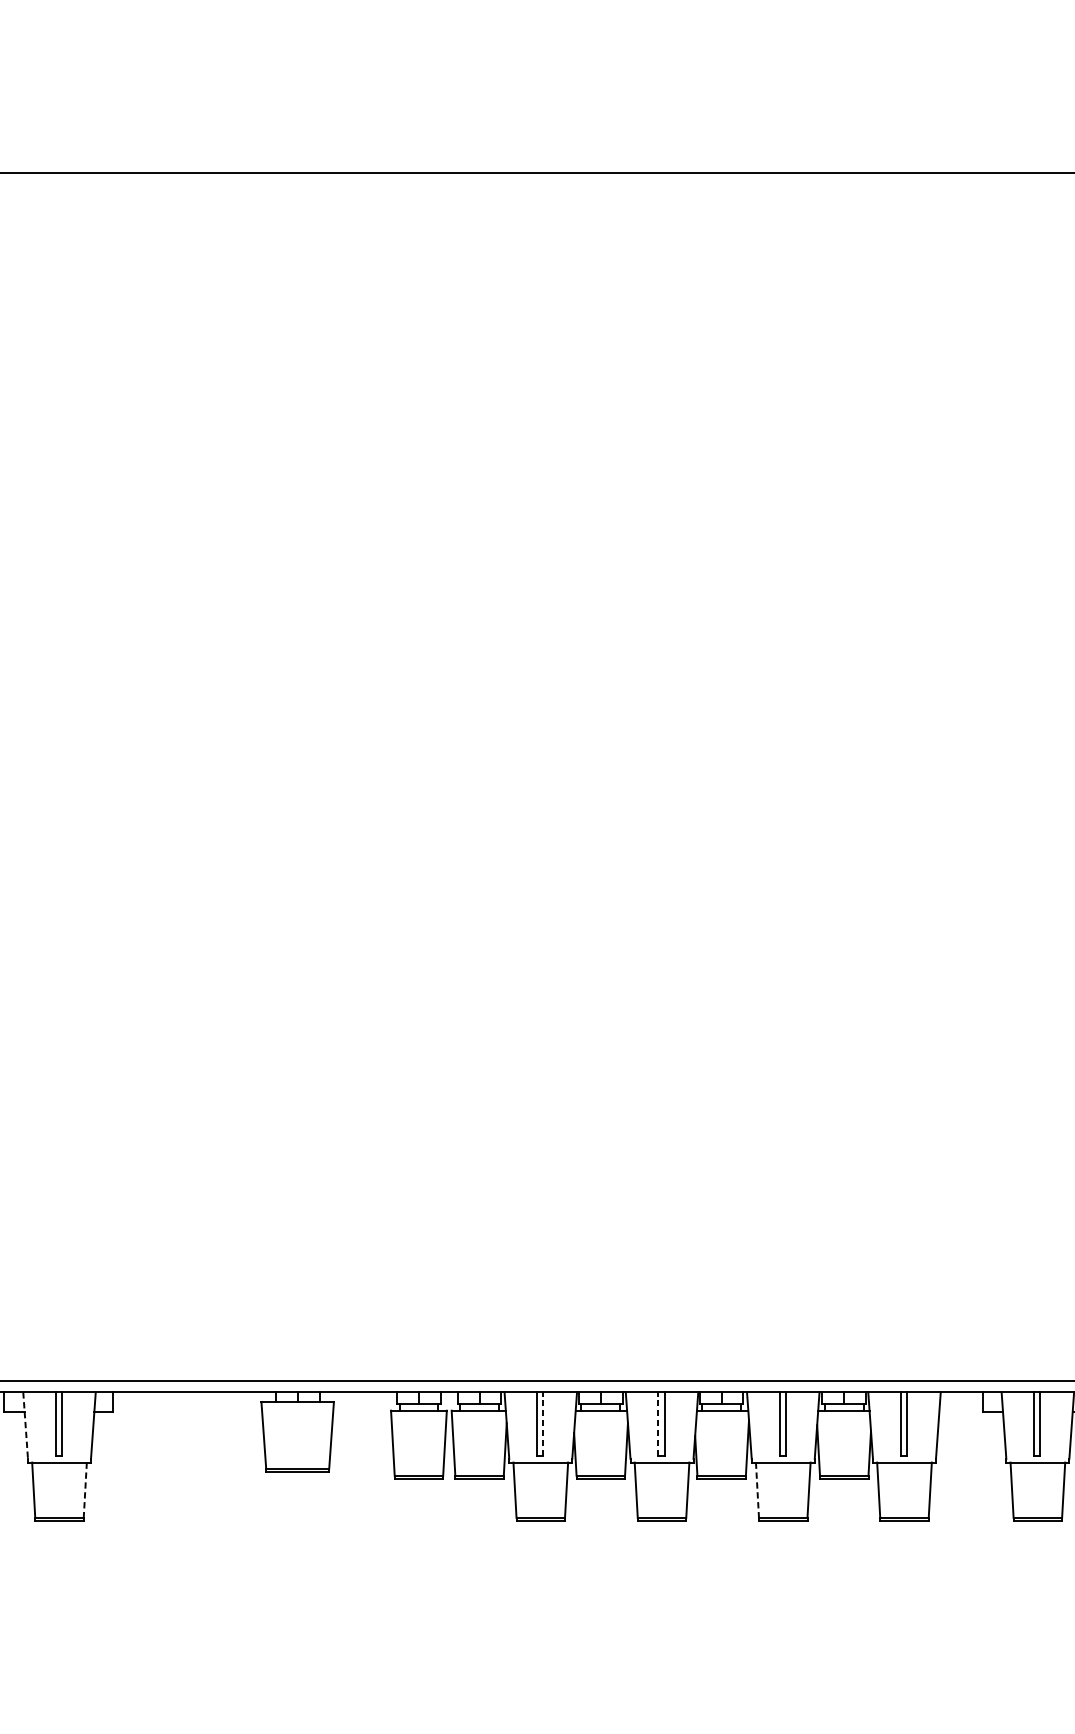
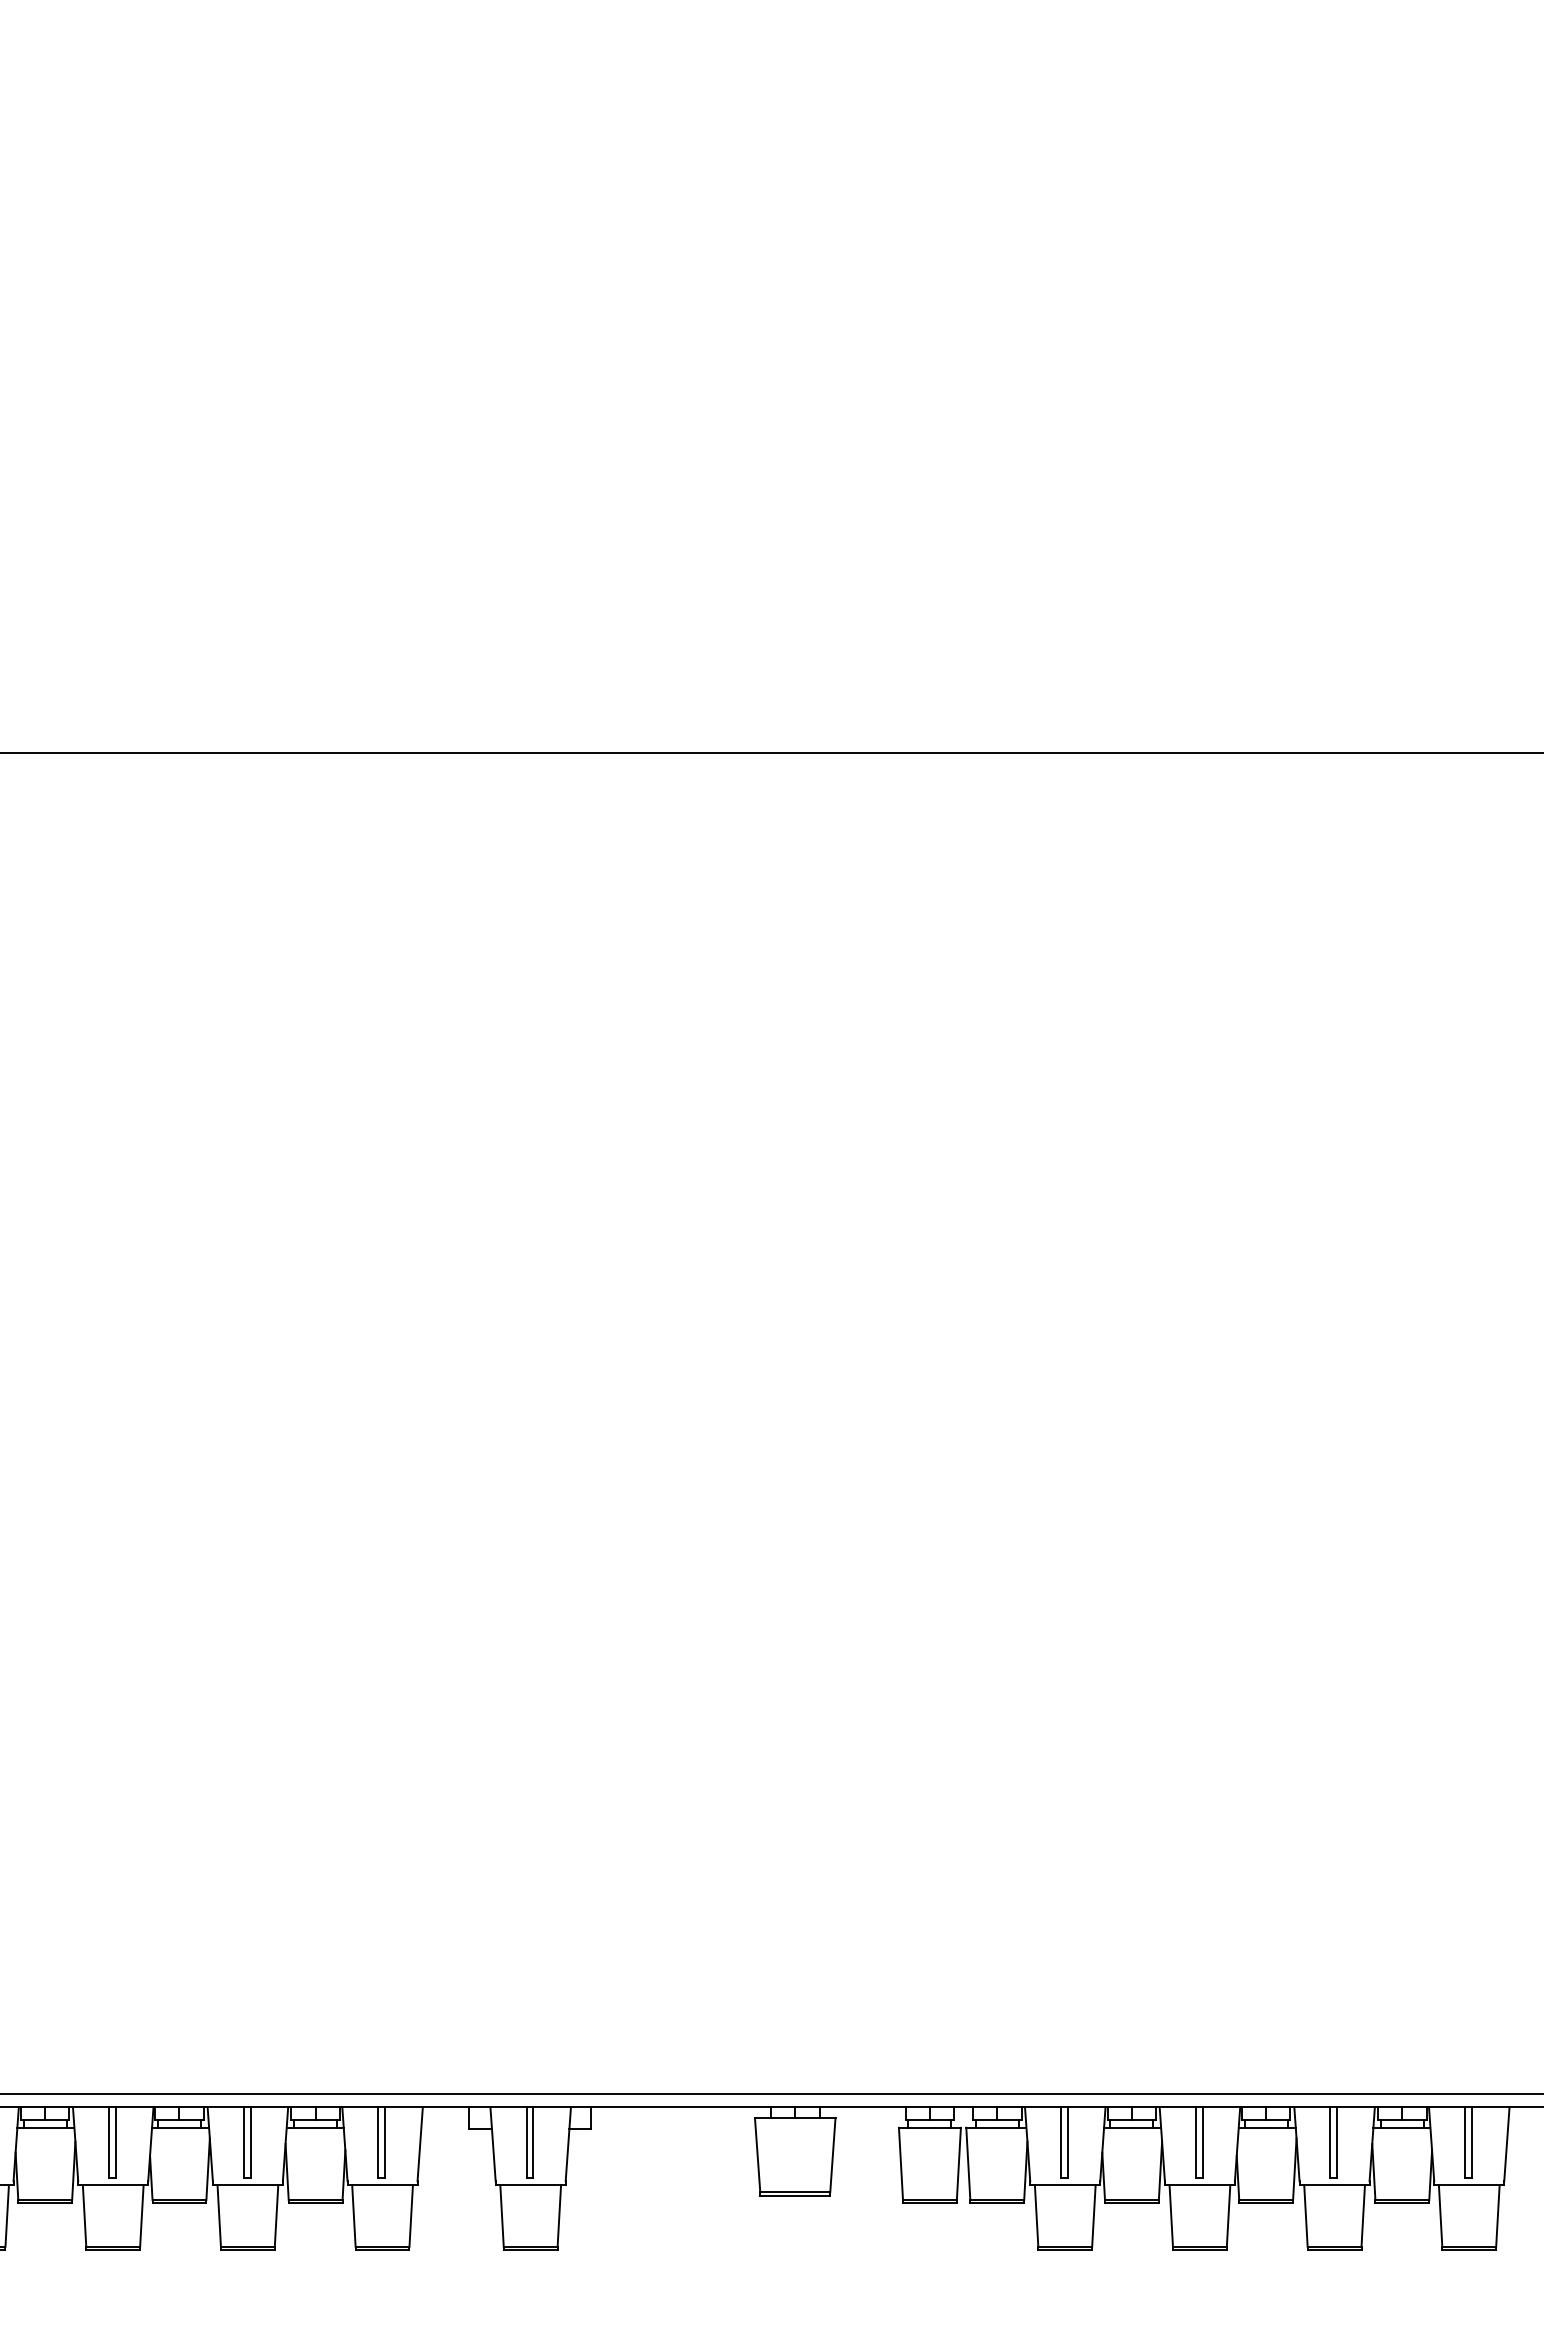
line: (543, 1423) -> (1068, 2142), dashed -> solid
line: (658, 1423) -> (1195, 2142), dashed -> solid
line: (26, 1425) -> (493, 2144), dashed -> solid
line: (85, 1490) -> (559, 2216), dashed -> solid
line: (757, 1490) -> (1305, 2216), dashed -> solid

